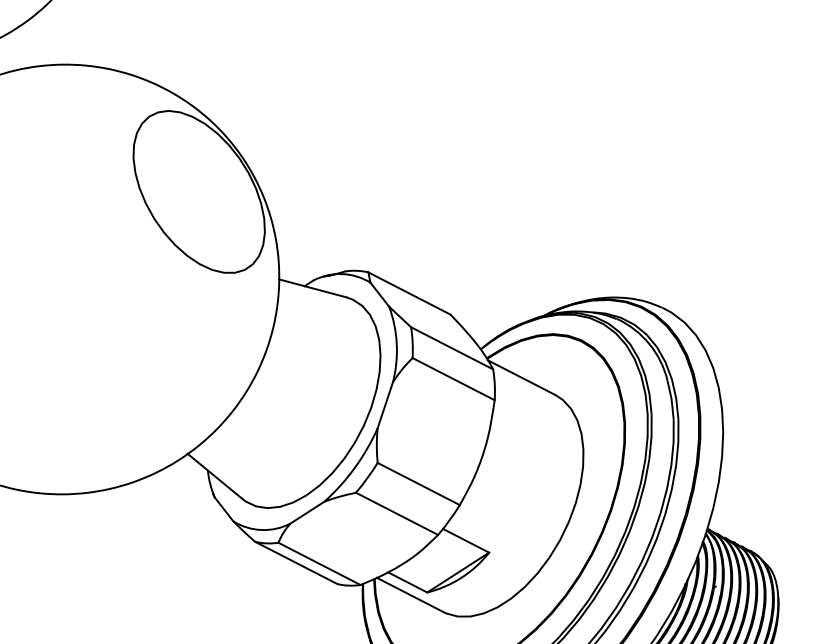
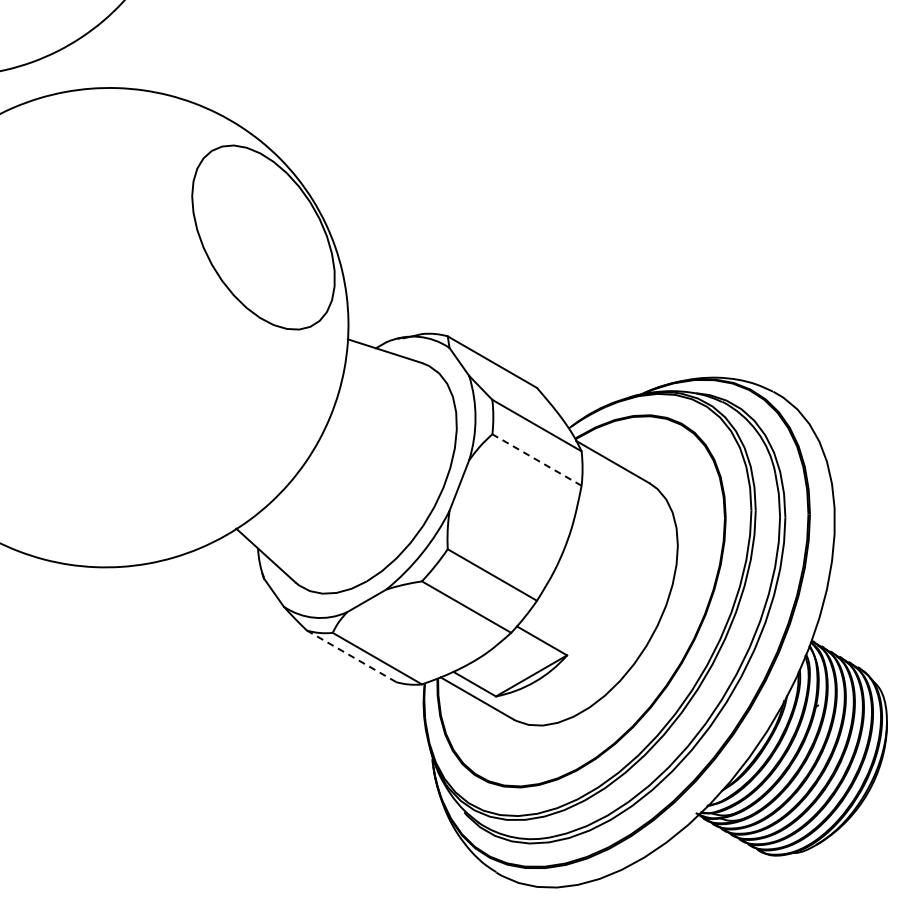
line: (454, 379) -> (537, 460), solid -> dashed
line: (296, 563) -> (351, 656), solid -> dashed

